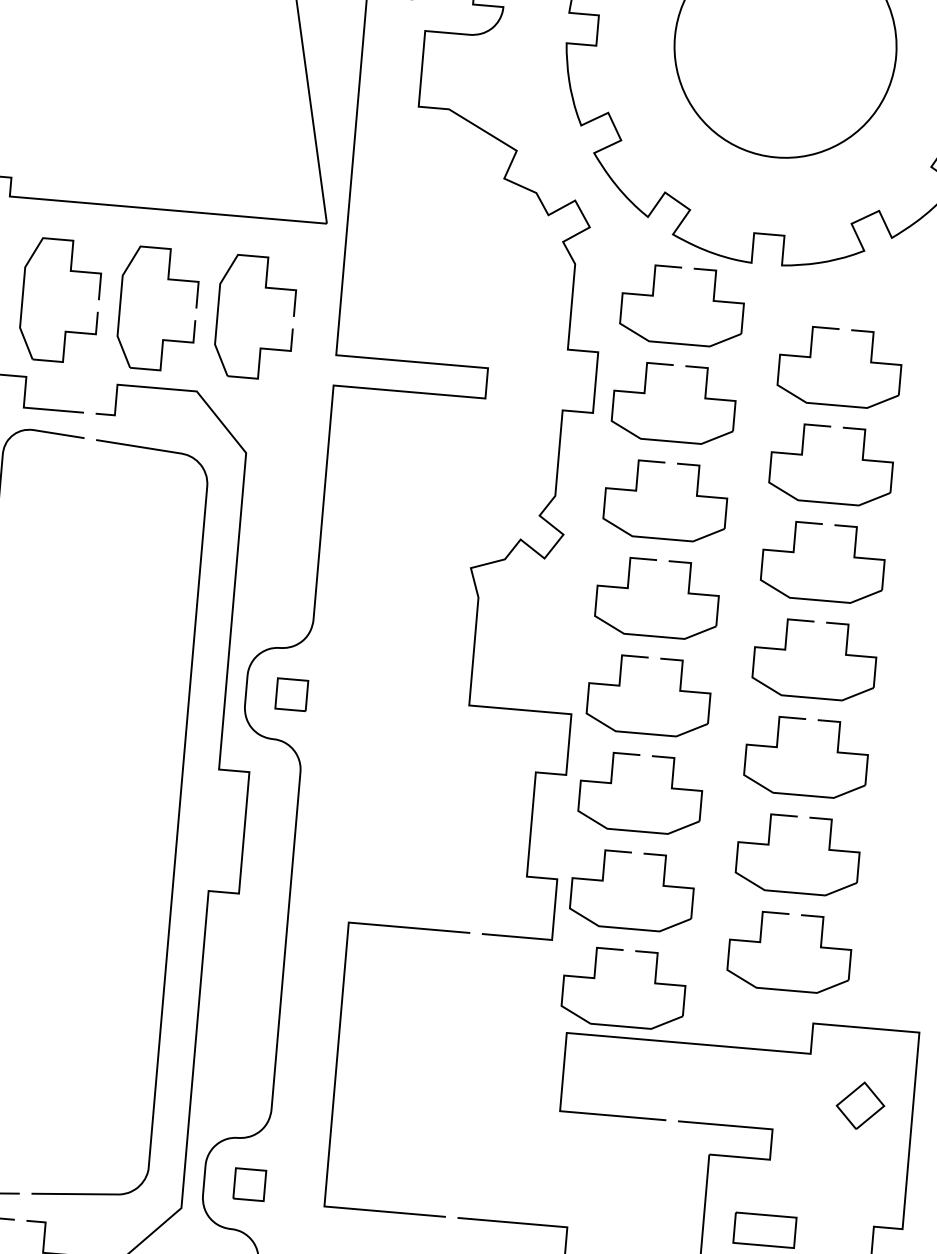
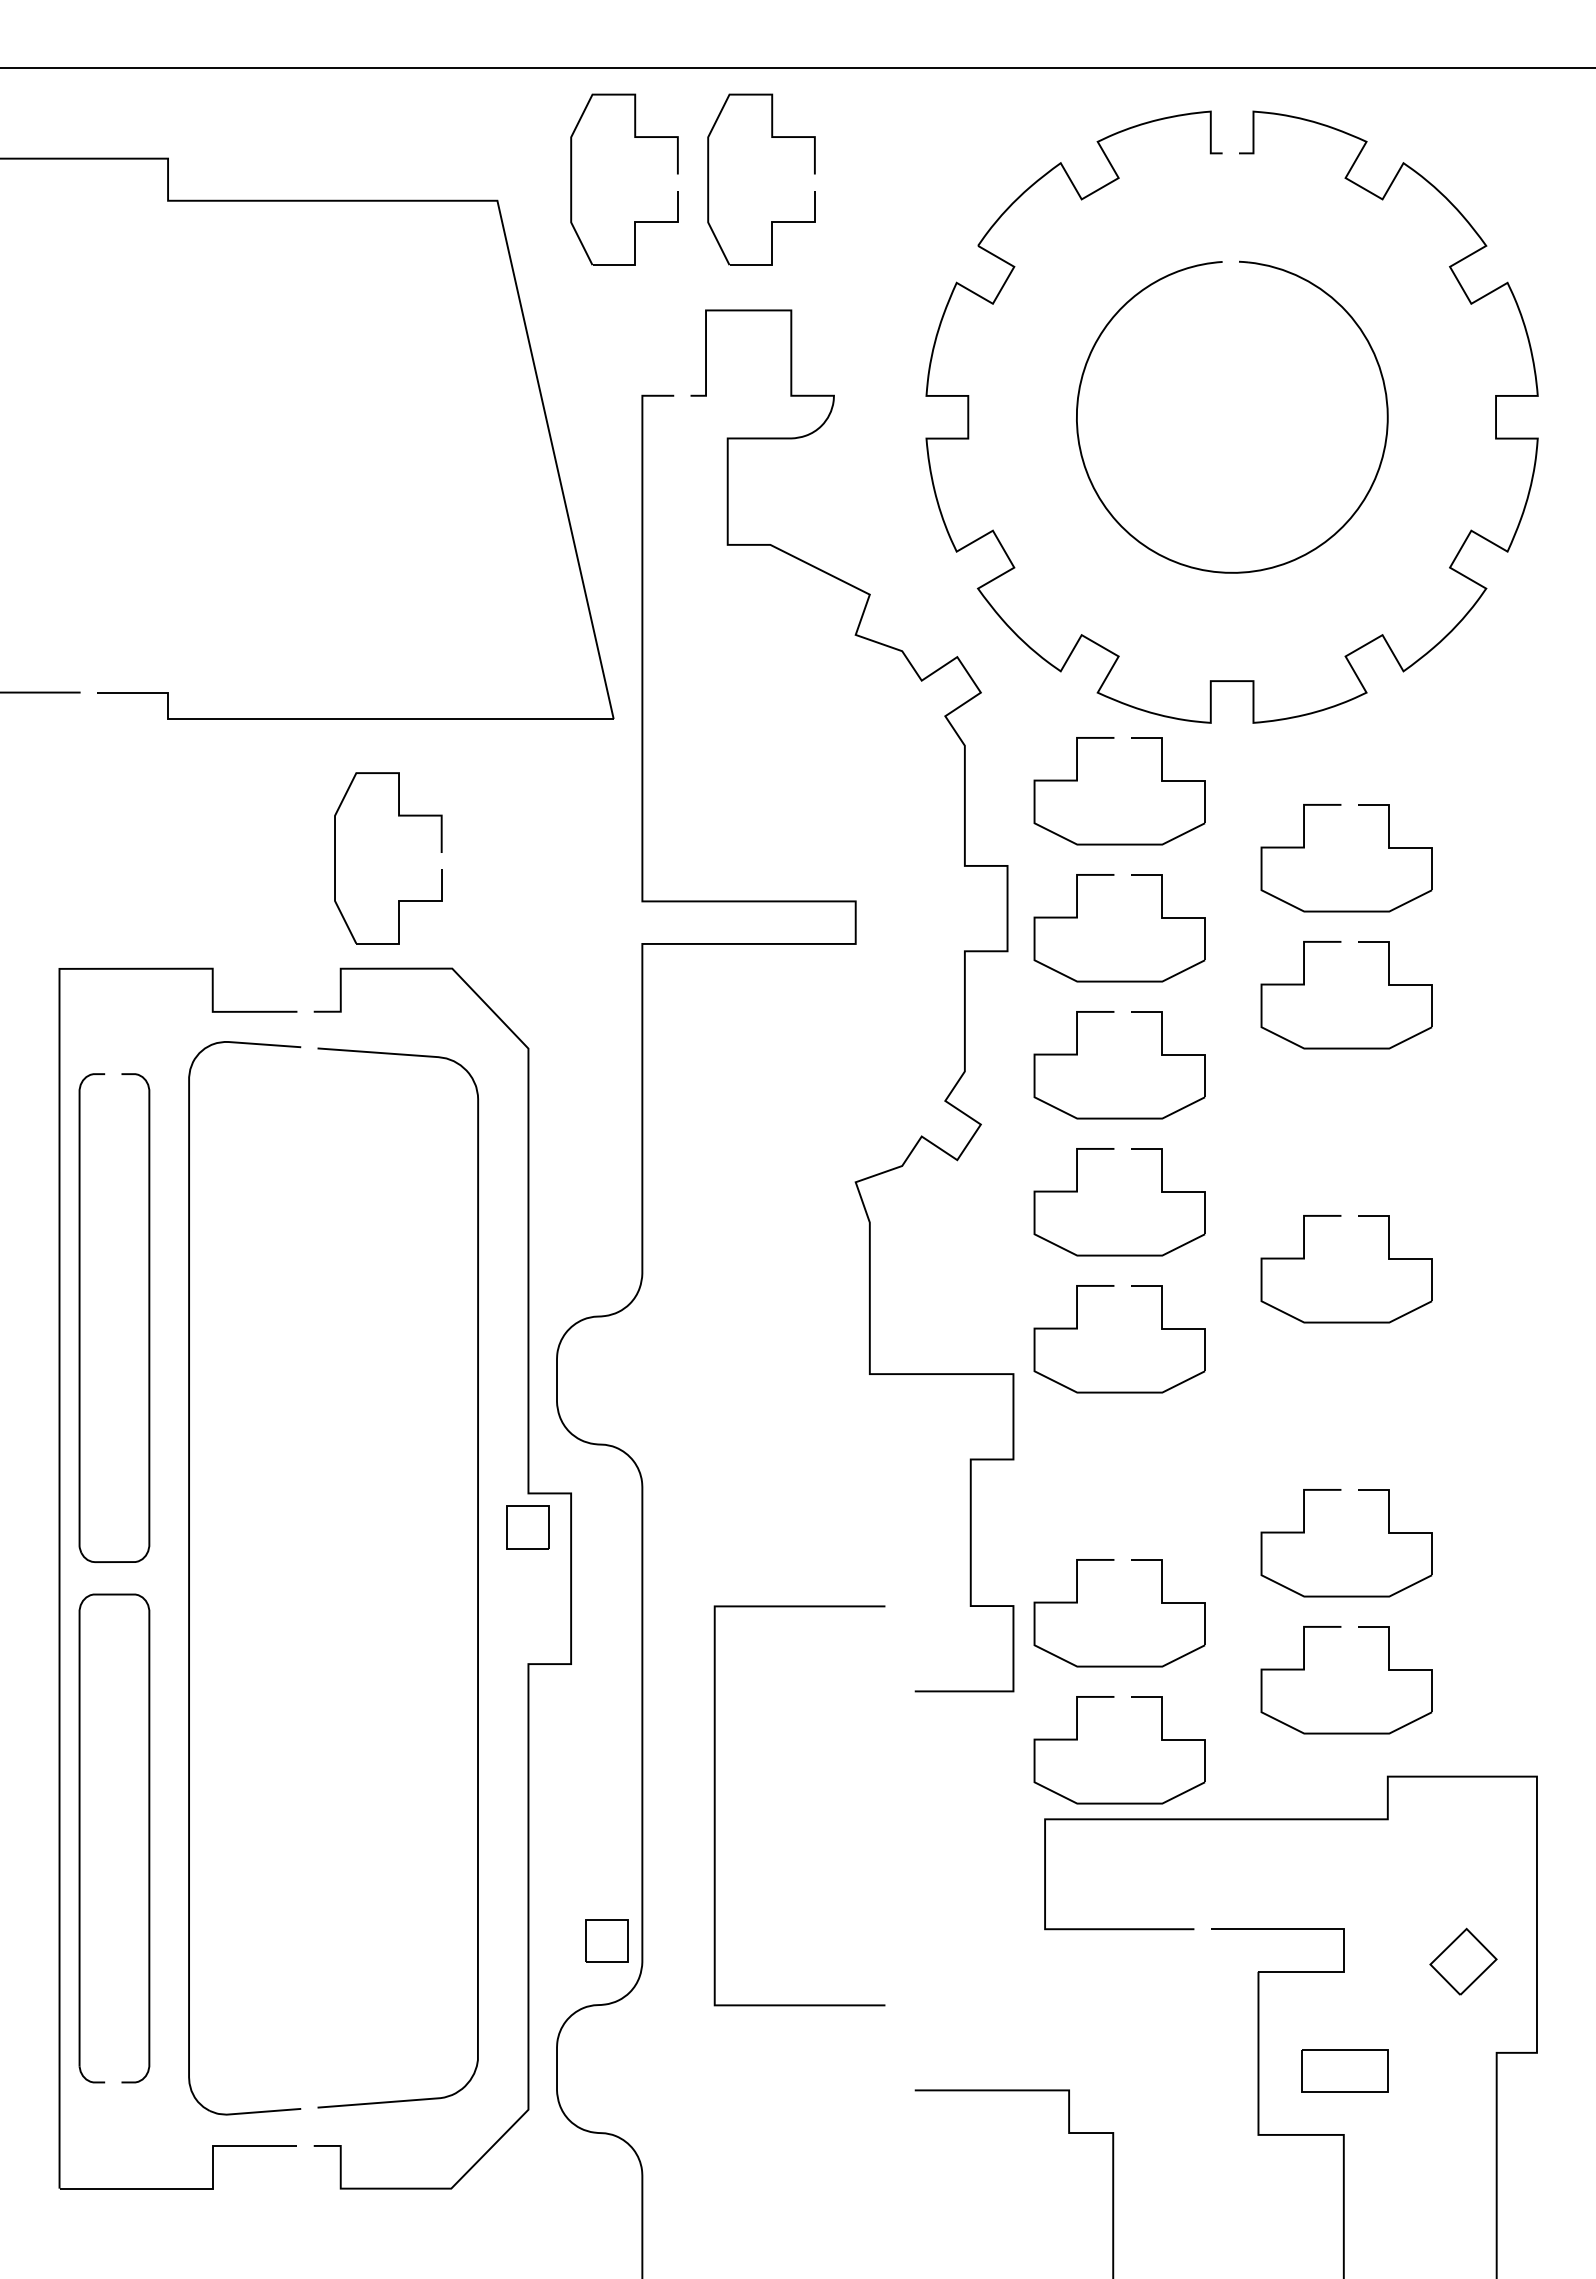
part: (70, 271) -> (261, 816), removed
part: (265, 288) -> (535, 816), removed
part: (793, 552) -> (1304, 1122), removed
part: (291, 694) -> (527, 1527), moved
part: (777, 747) -> (1304, 1396), removed
part: (611, 783) -> (1077, 1466), removed
curve: (337, 1064) -> (715, 1805), moved
part: (860, 1105) -> (1463, 1961), moved
part: (249, 1184) -> (606, 1940), moved

